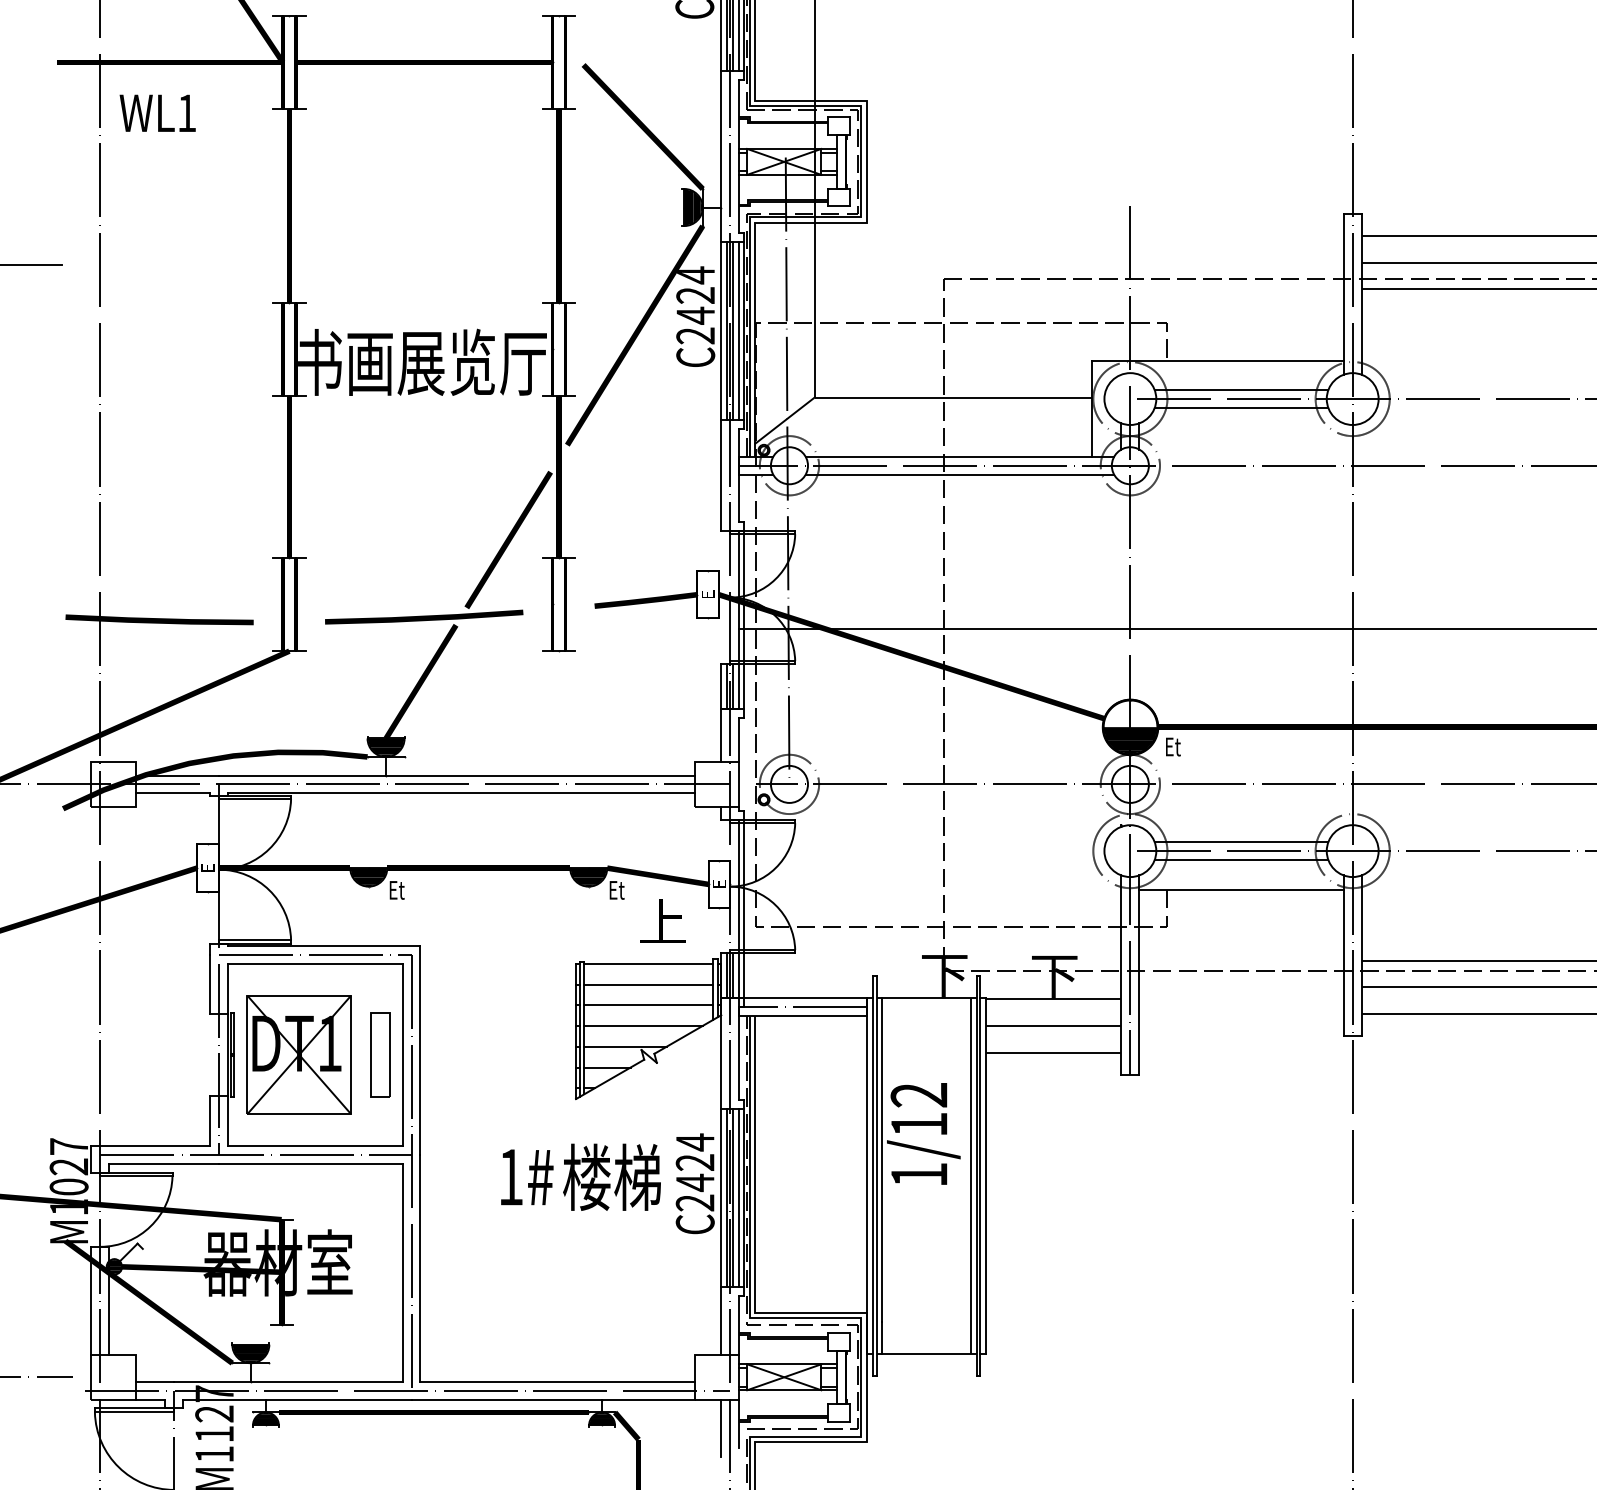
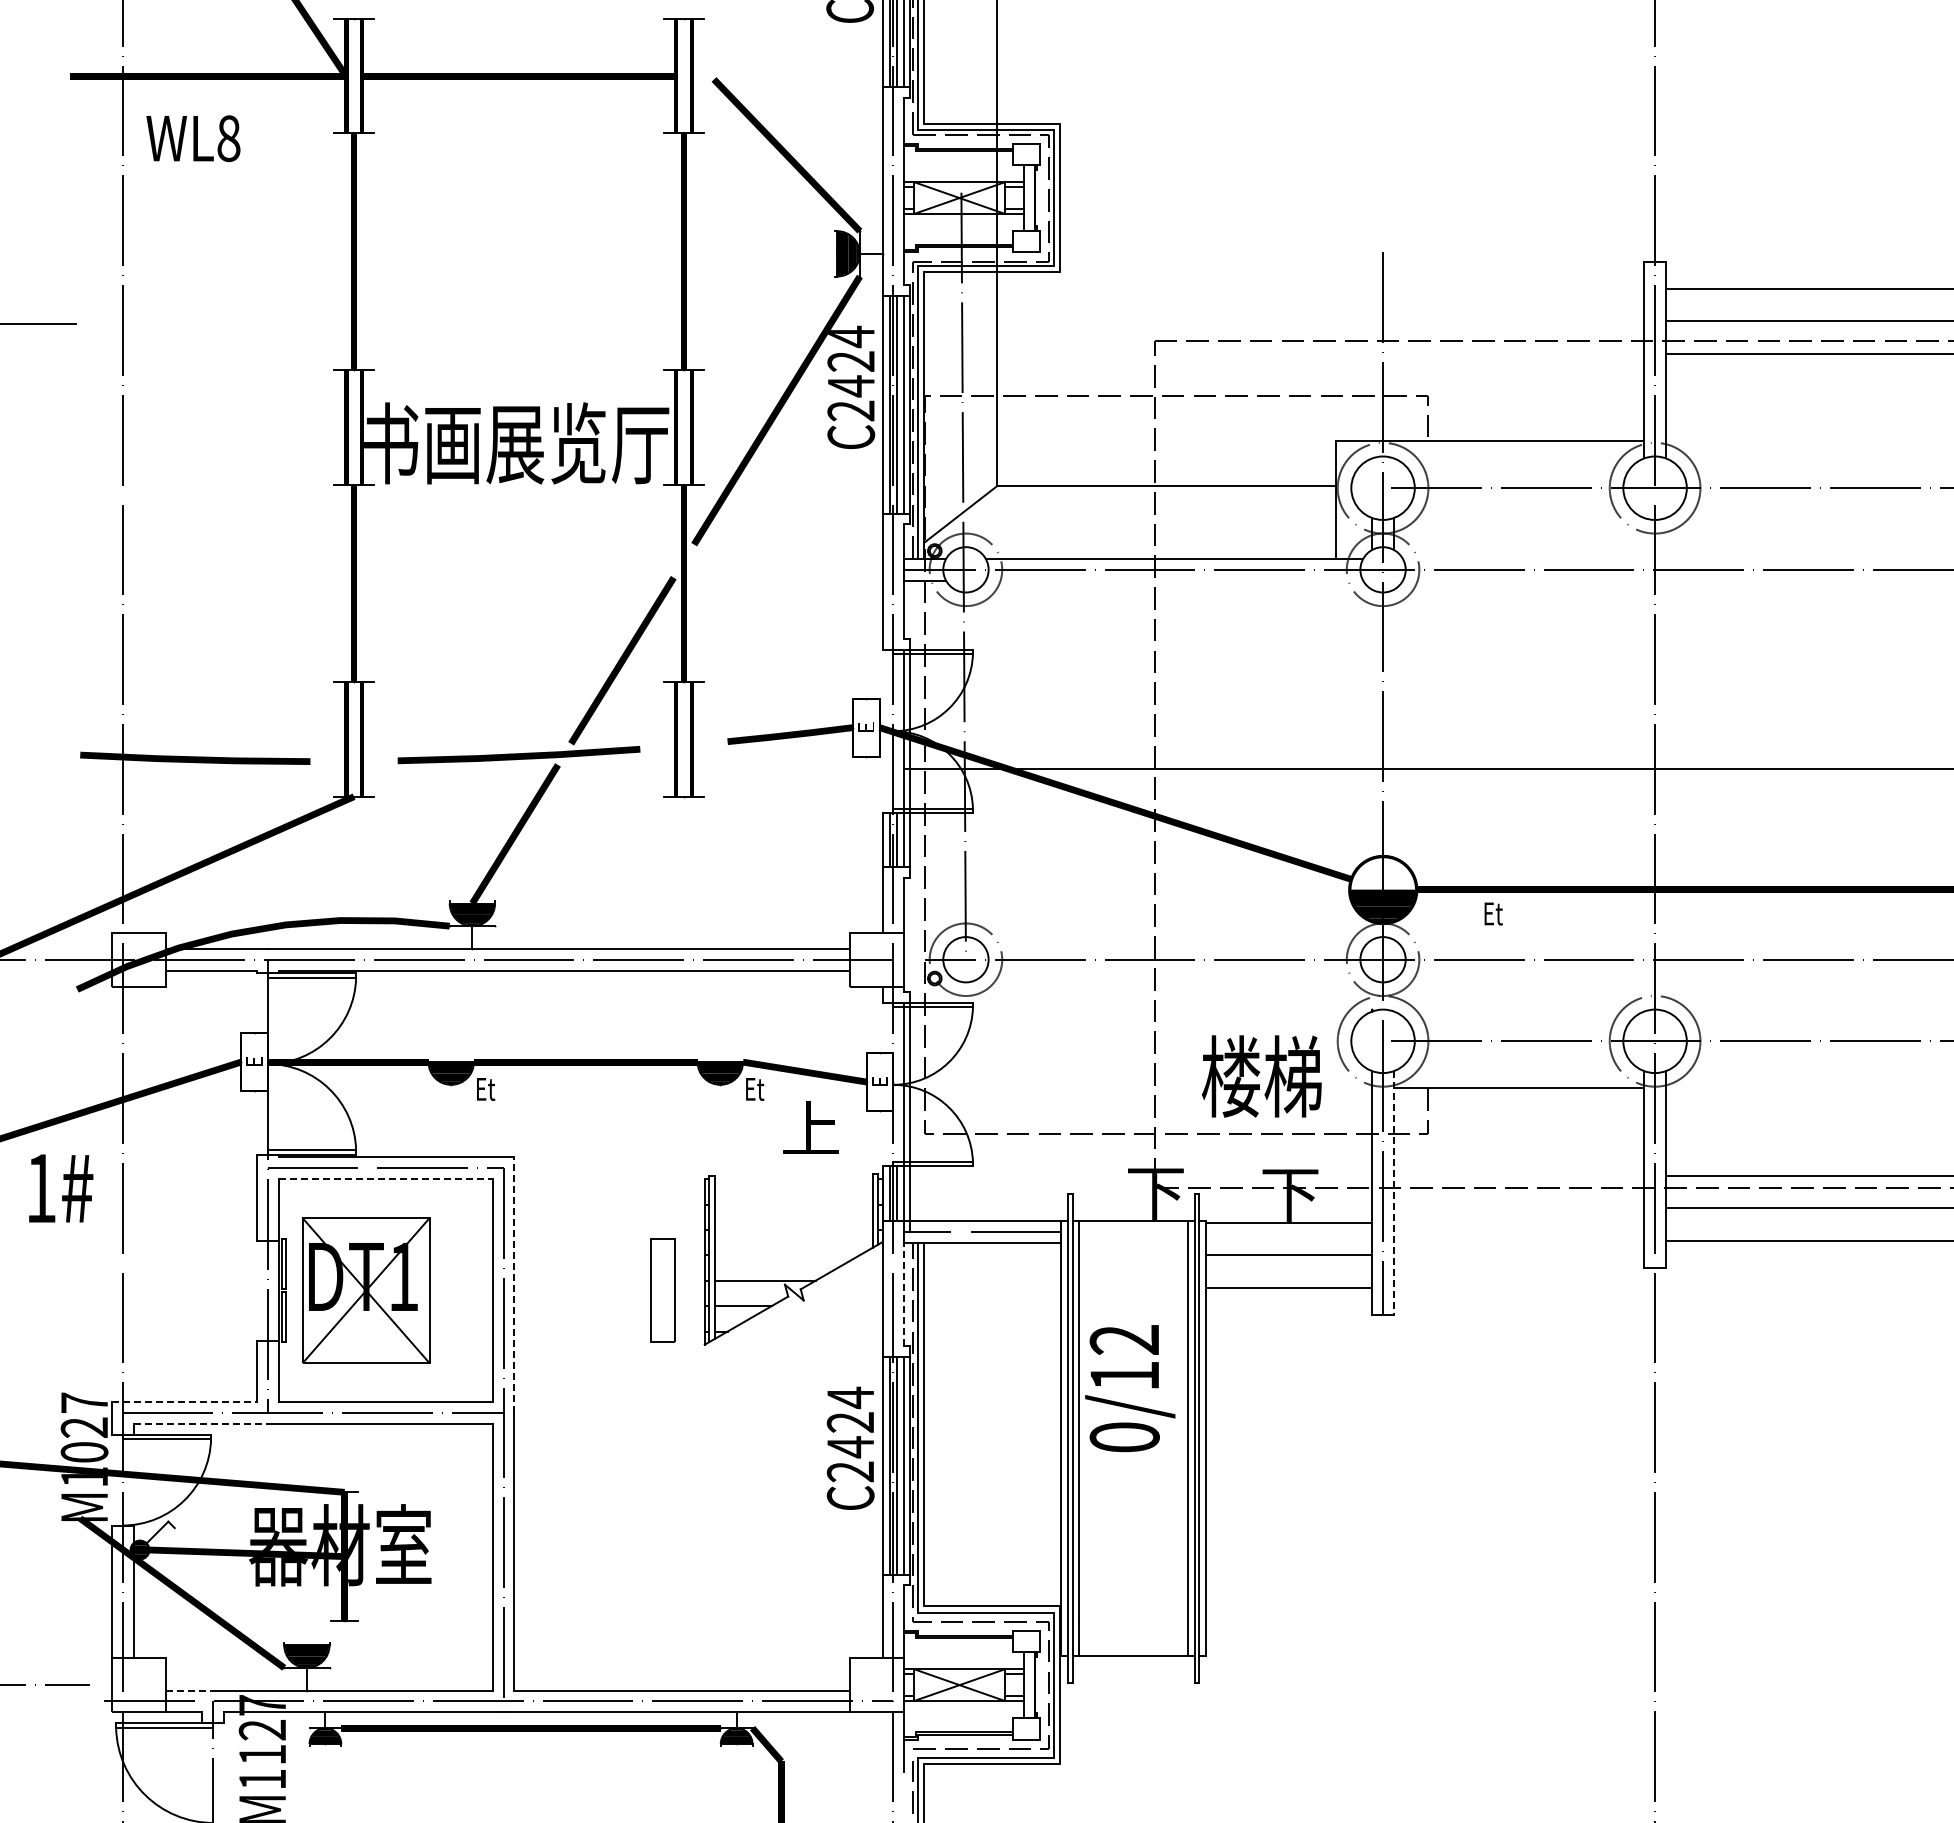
text: (186, 113) -> (228, 138), WL1 -> WL8
line: (1241, 390) -> (1518, 477), removed
line: (1241, 408) -> (1518, 499), removed
line: (959, 474) -> (1174, 580), removed
text: (1173, 746) -> (1493, 913), moved
line: (1241, 842) -> (1518, 1030), removed
line: (1241, 860) -> (1518, 1052), removed
line: (315, 964) -> (385, 1179), solid -> dashed
line: (648, 964) -> (793, 1179), removed
line: (1138, 975) -> (1393, 1193), solid -> dashed
line: (648, 984) -> (793, 1204), removed
line: (648, 1004) -> (793, 1229), removed
line: (642, 1026) -> (786, 1255), removed
line: (420, 1050) -> (514, 1285), solid -> dashed
line: (739, 1053) -> (904, 1288), solid -> dashed
part: (380, 1054) -> (662, 1290), moved
line: (150, 1146) -> (184, 1402), solid -> dashed
line: (164, 1163) -> (201, 1423), solid -> dashed
text: (919, 1174) -> (1124, 1437), 1/12 -> 0/12
text: (527, 1177) -> (61, 1188), moved
text: (611, 1177) -> (1261, 1076), moved
line: (154, 1381) -> (189, 1690), solid -> dashed
line: (721, 1428) -> (882, 1747), removed

